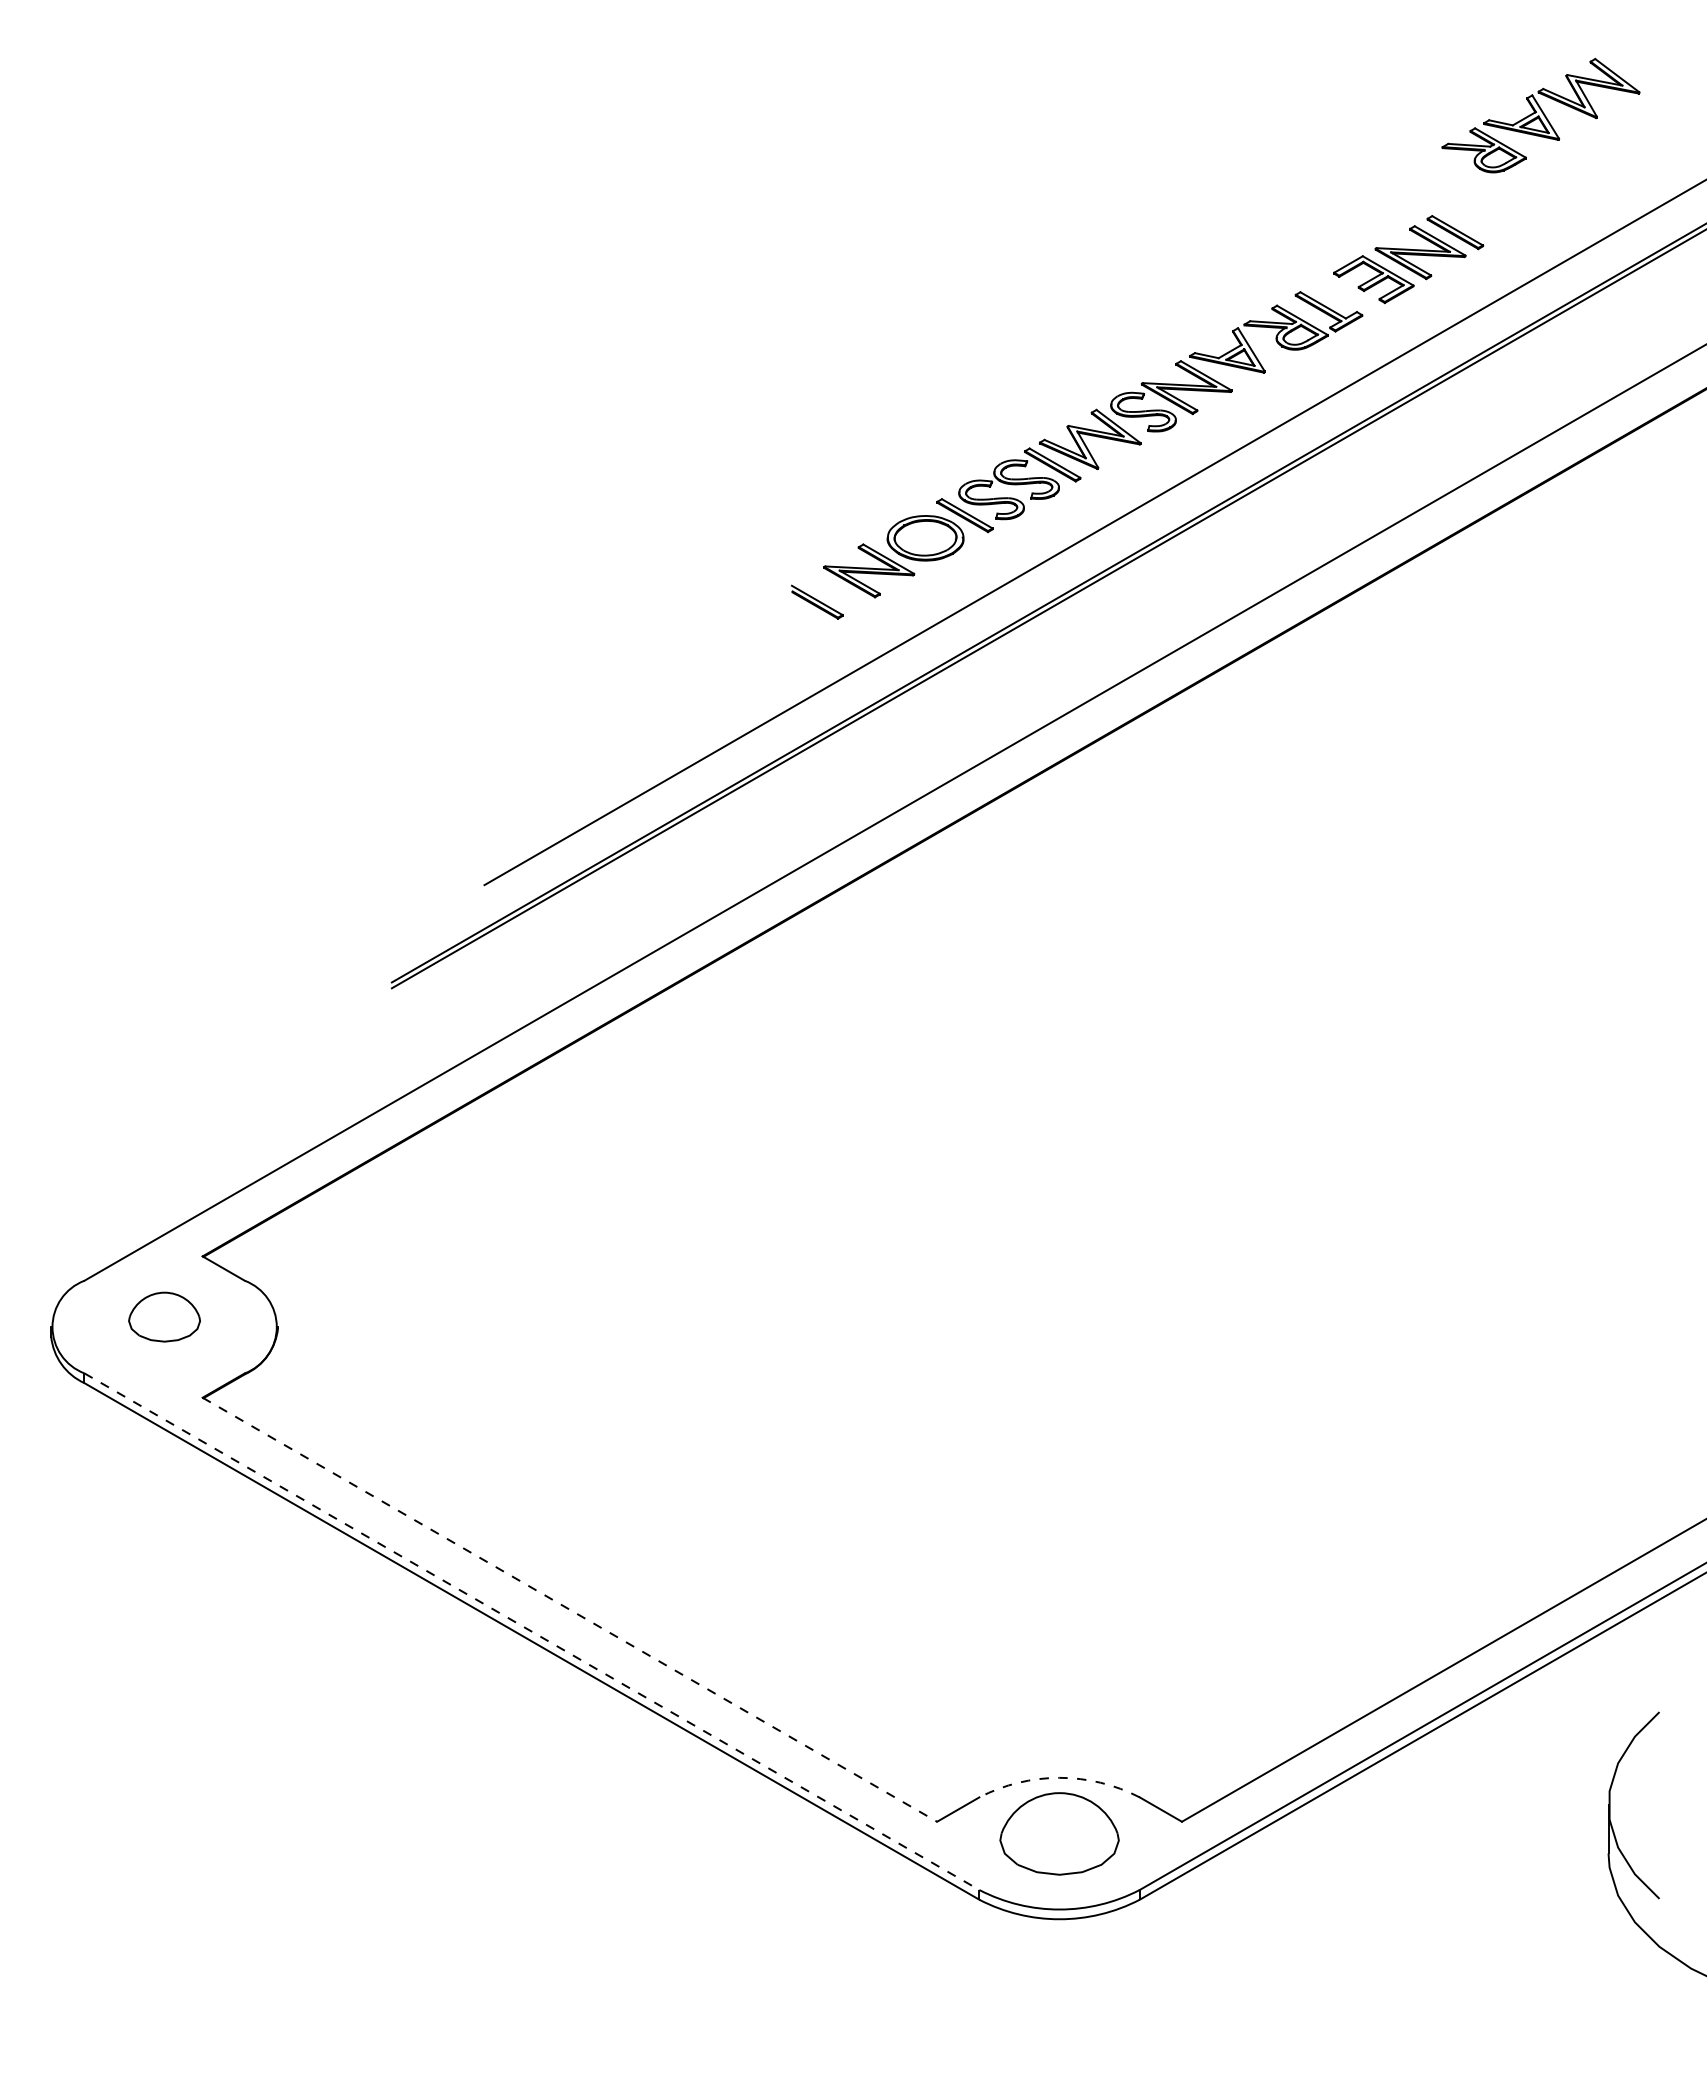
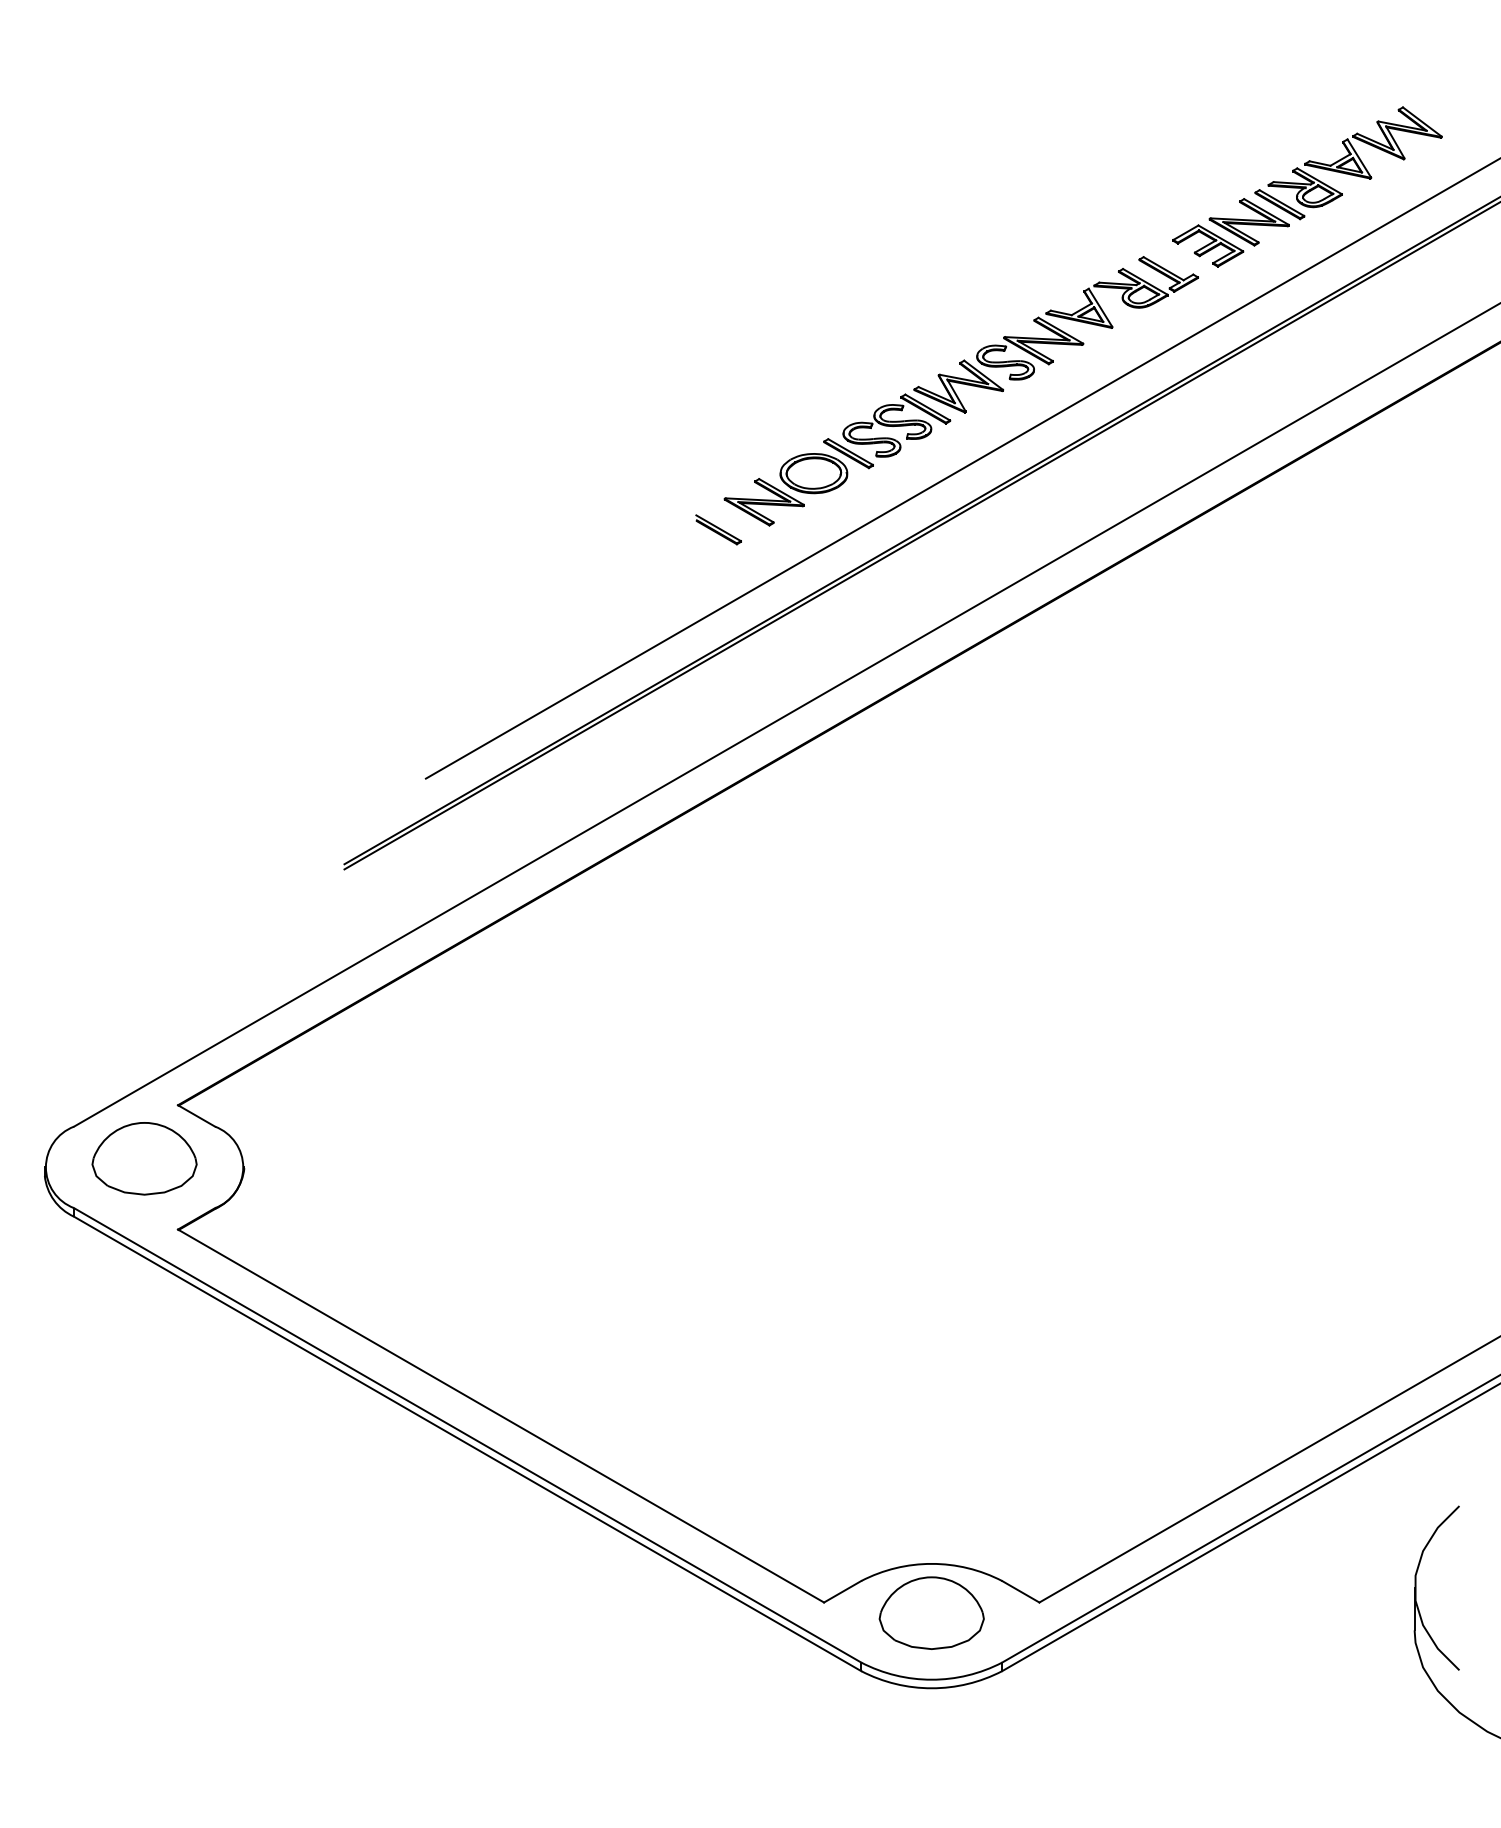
part: (1540, 115) -> (1354, 157), moved
part: (164, 1316) -> (144, 1158), size x1.67
line: (570, 1610) -> (501, 1416), dashed -> solid
line: (531, 1631) -> (467, 1435), dashed -> solid
arc: (1059, 1777) -> (931, 1563), dashed -> solid

